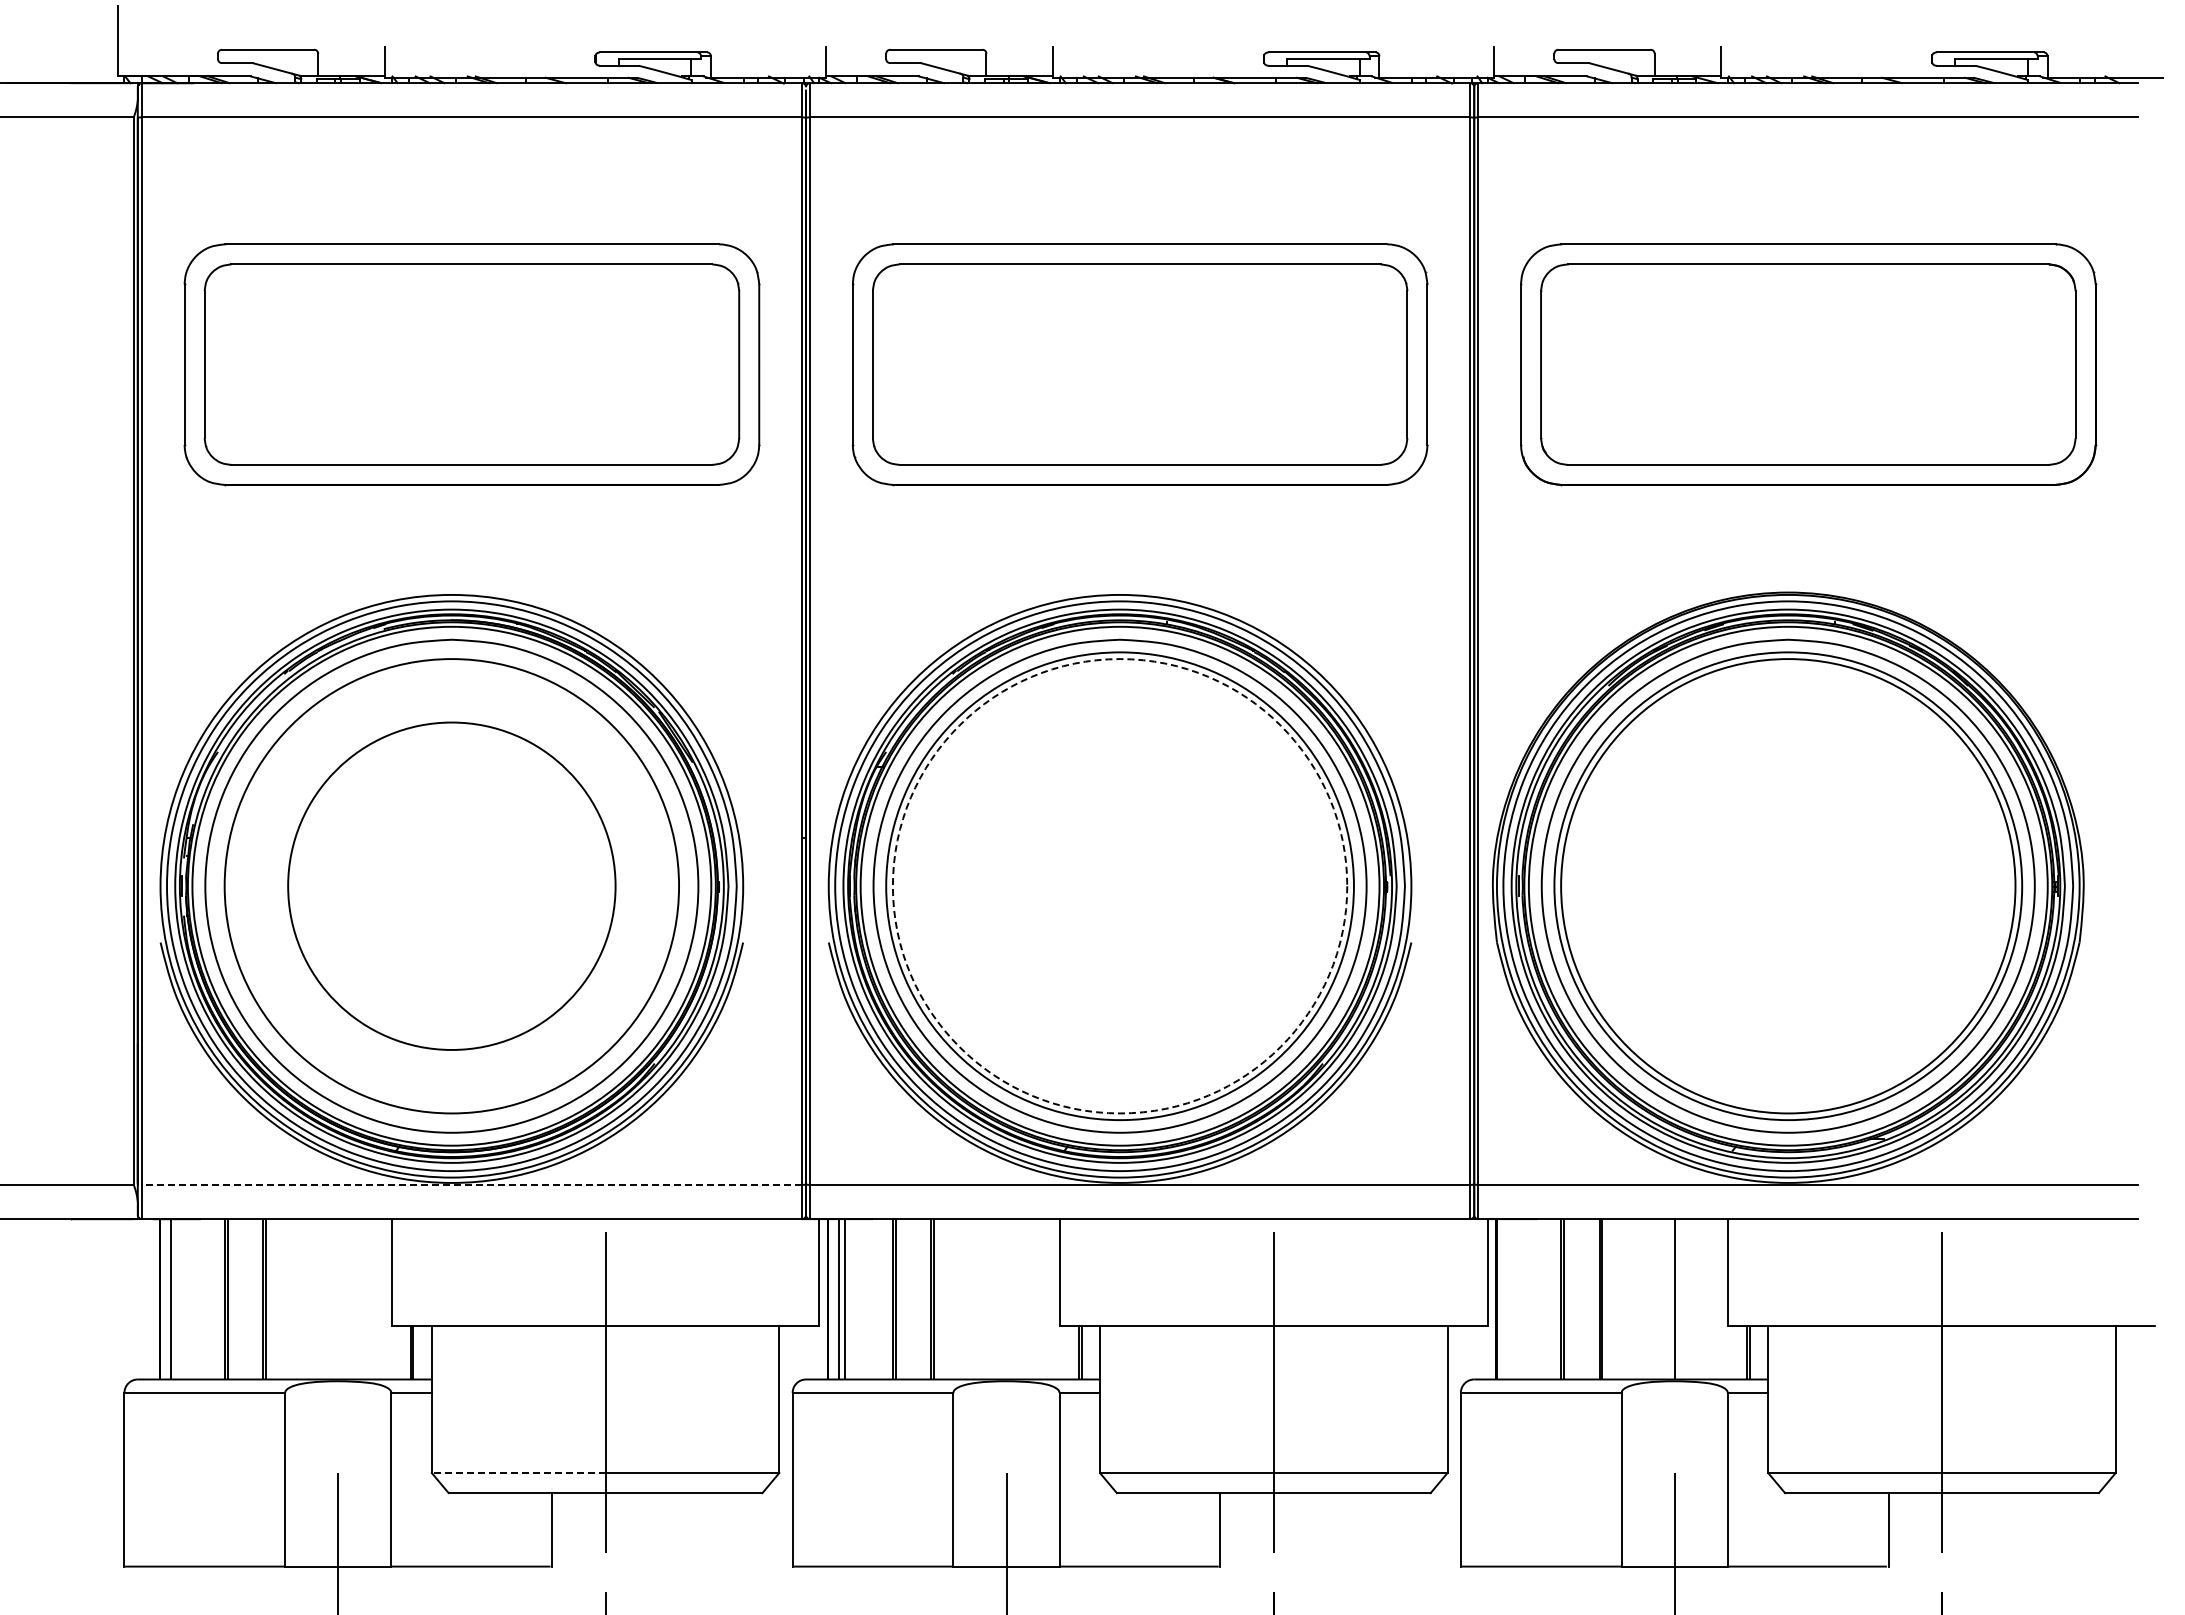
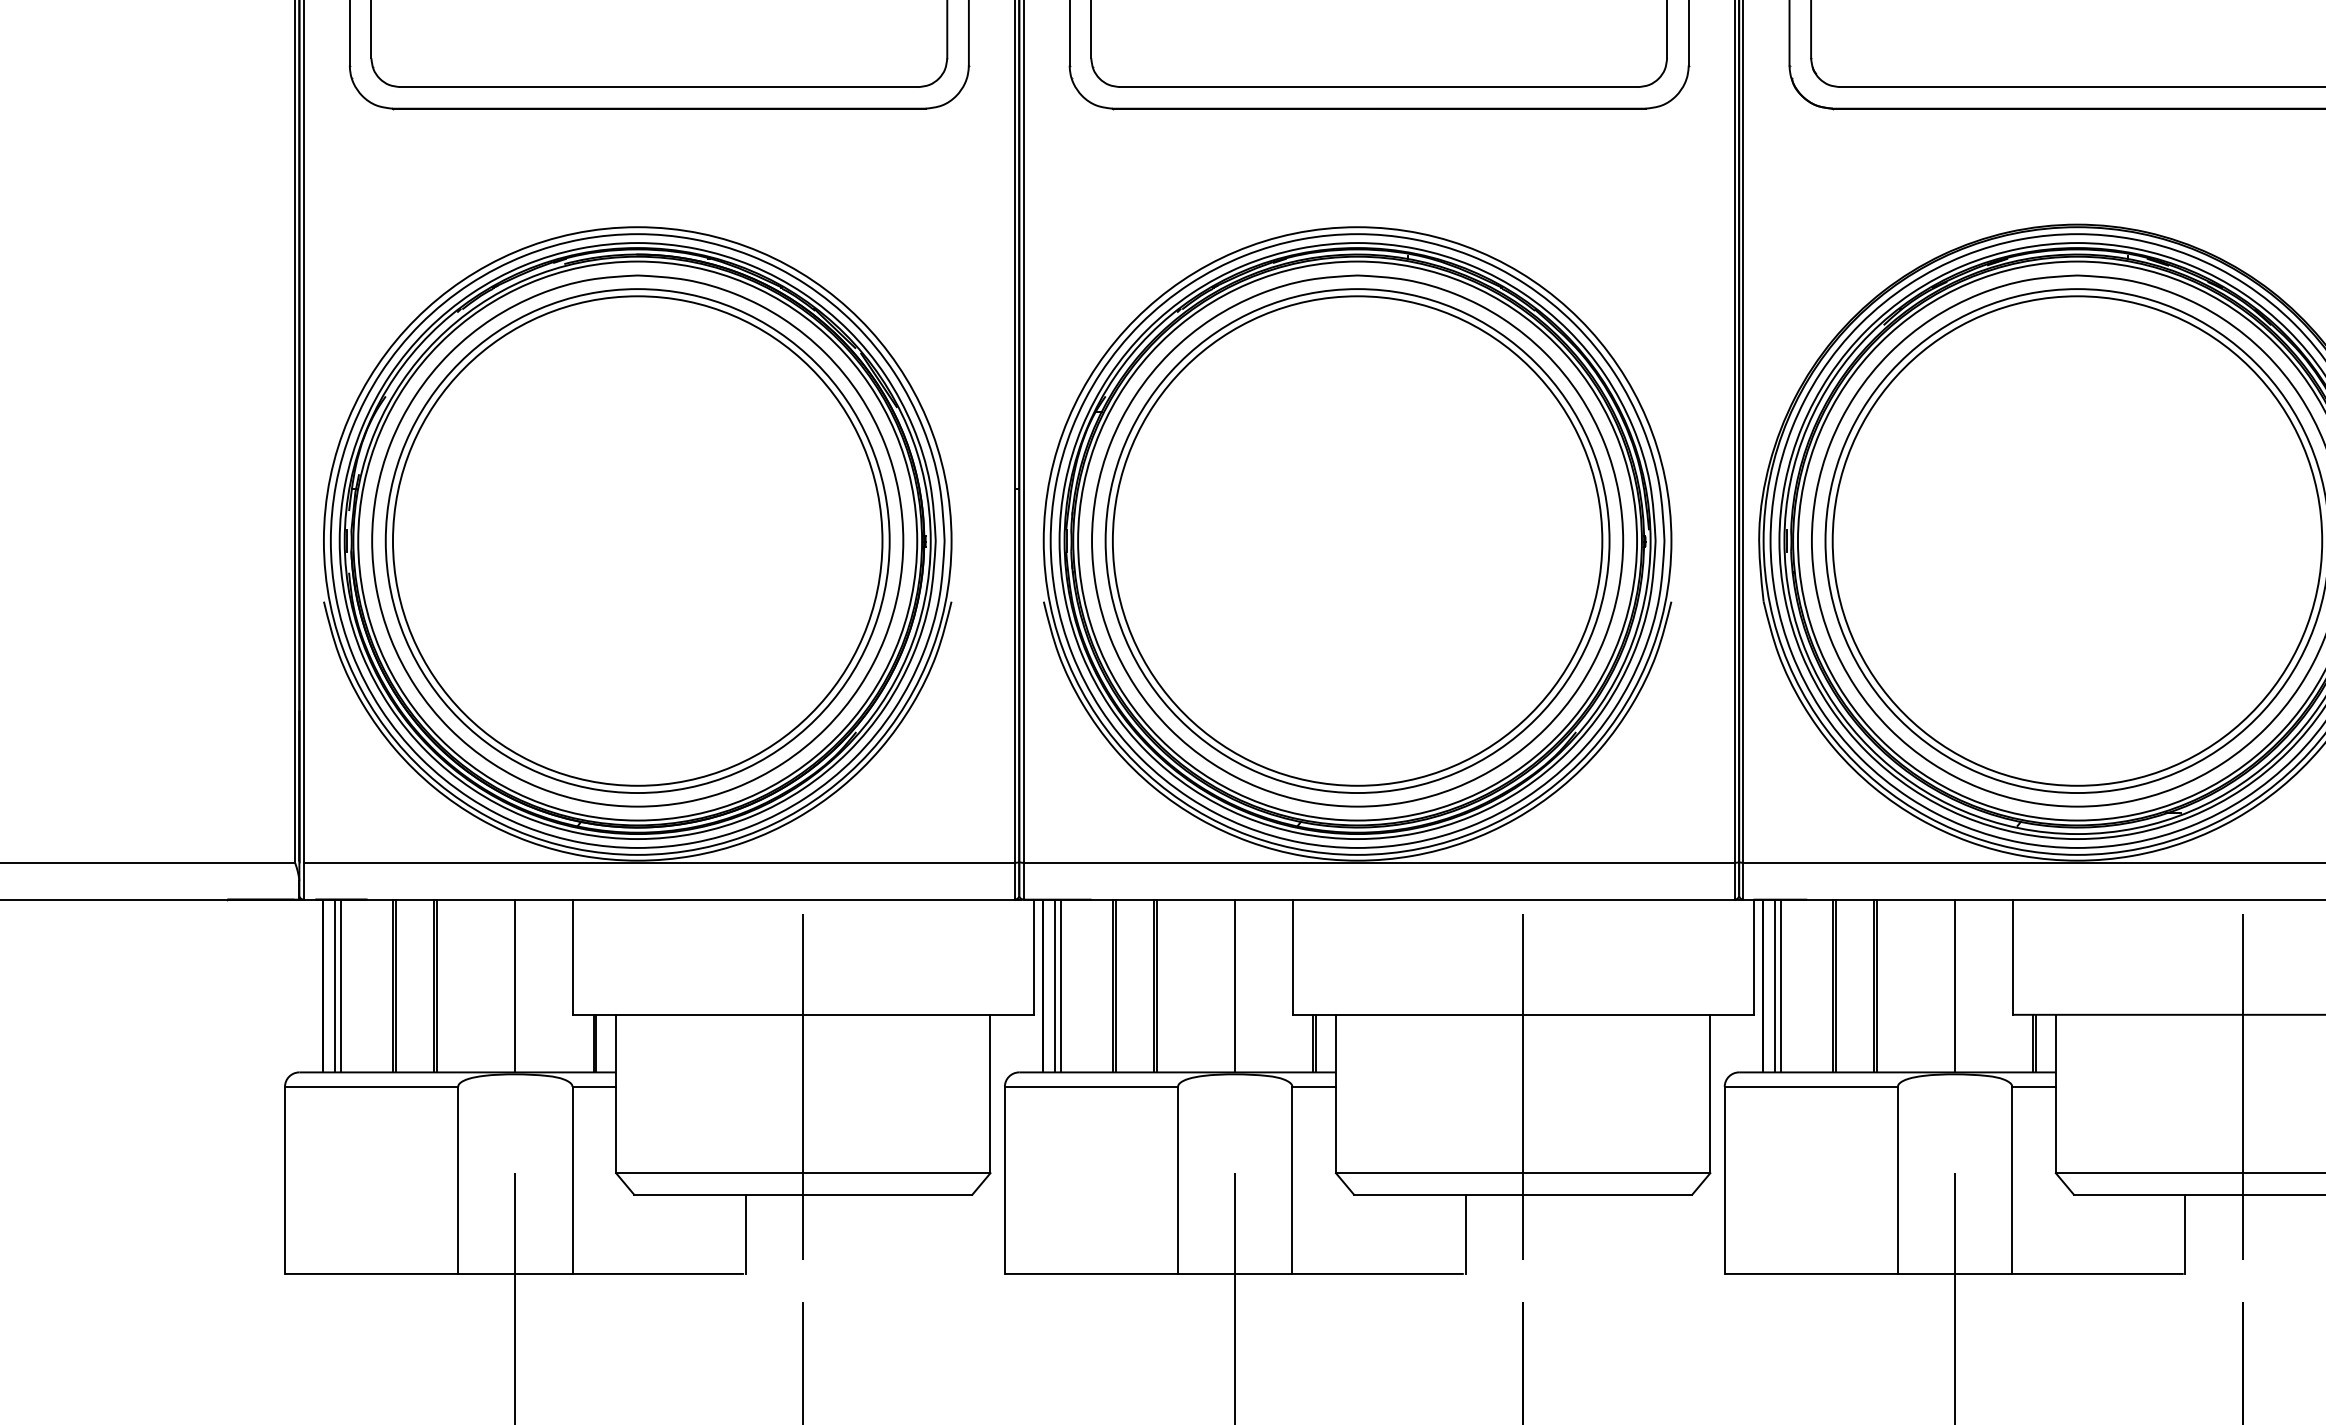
circle: (451, 886) -> (637, 541), size x1.43
circle: (1119, 886) -> (1356, 541), dashed -> solid
line: (471, 1184) -> (658, 862), dashed -> solid
line: (176, 1299) -> (341, 986), added
line: (338, 1299) -> (515, 986), added
line: (1006, 1299) -> (1235, 986), added
line: (1507, 1299) -> (1774, 986), added
line: (1512, 1299) -> (1780, 986), added
line: (518, 1473) -> (709, 1173), dashed -> solid

